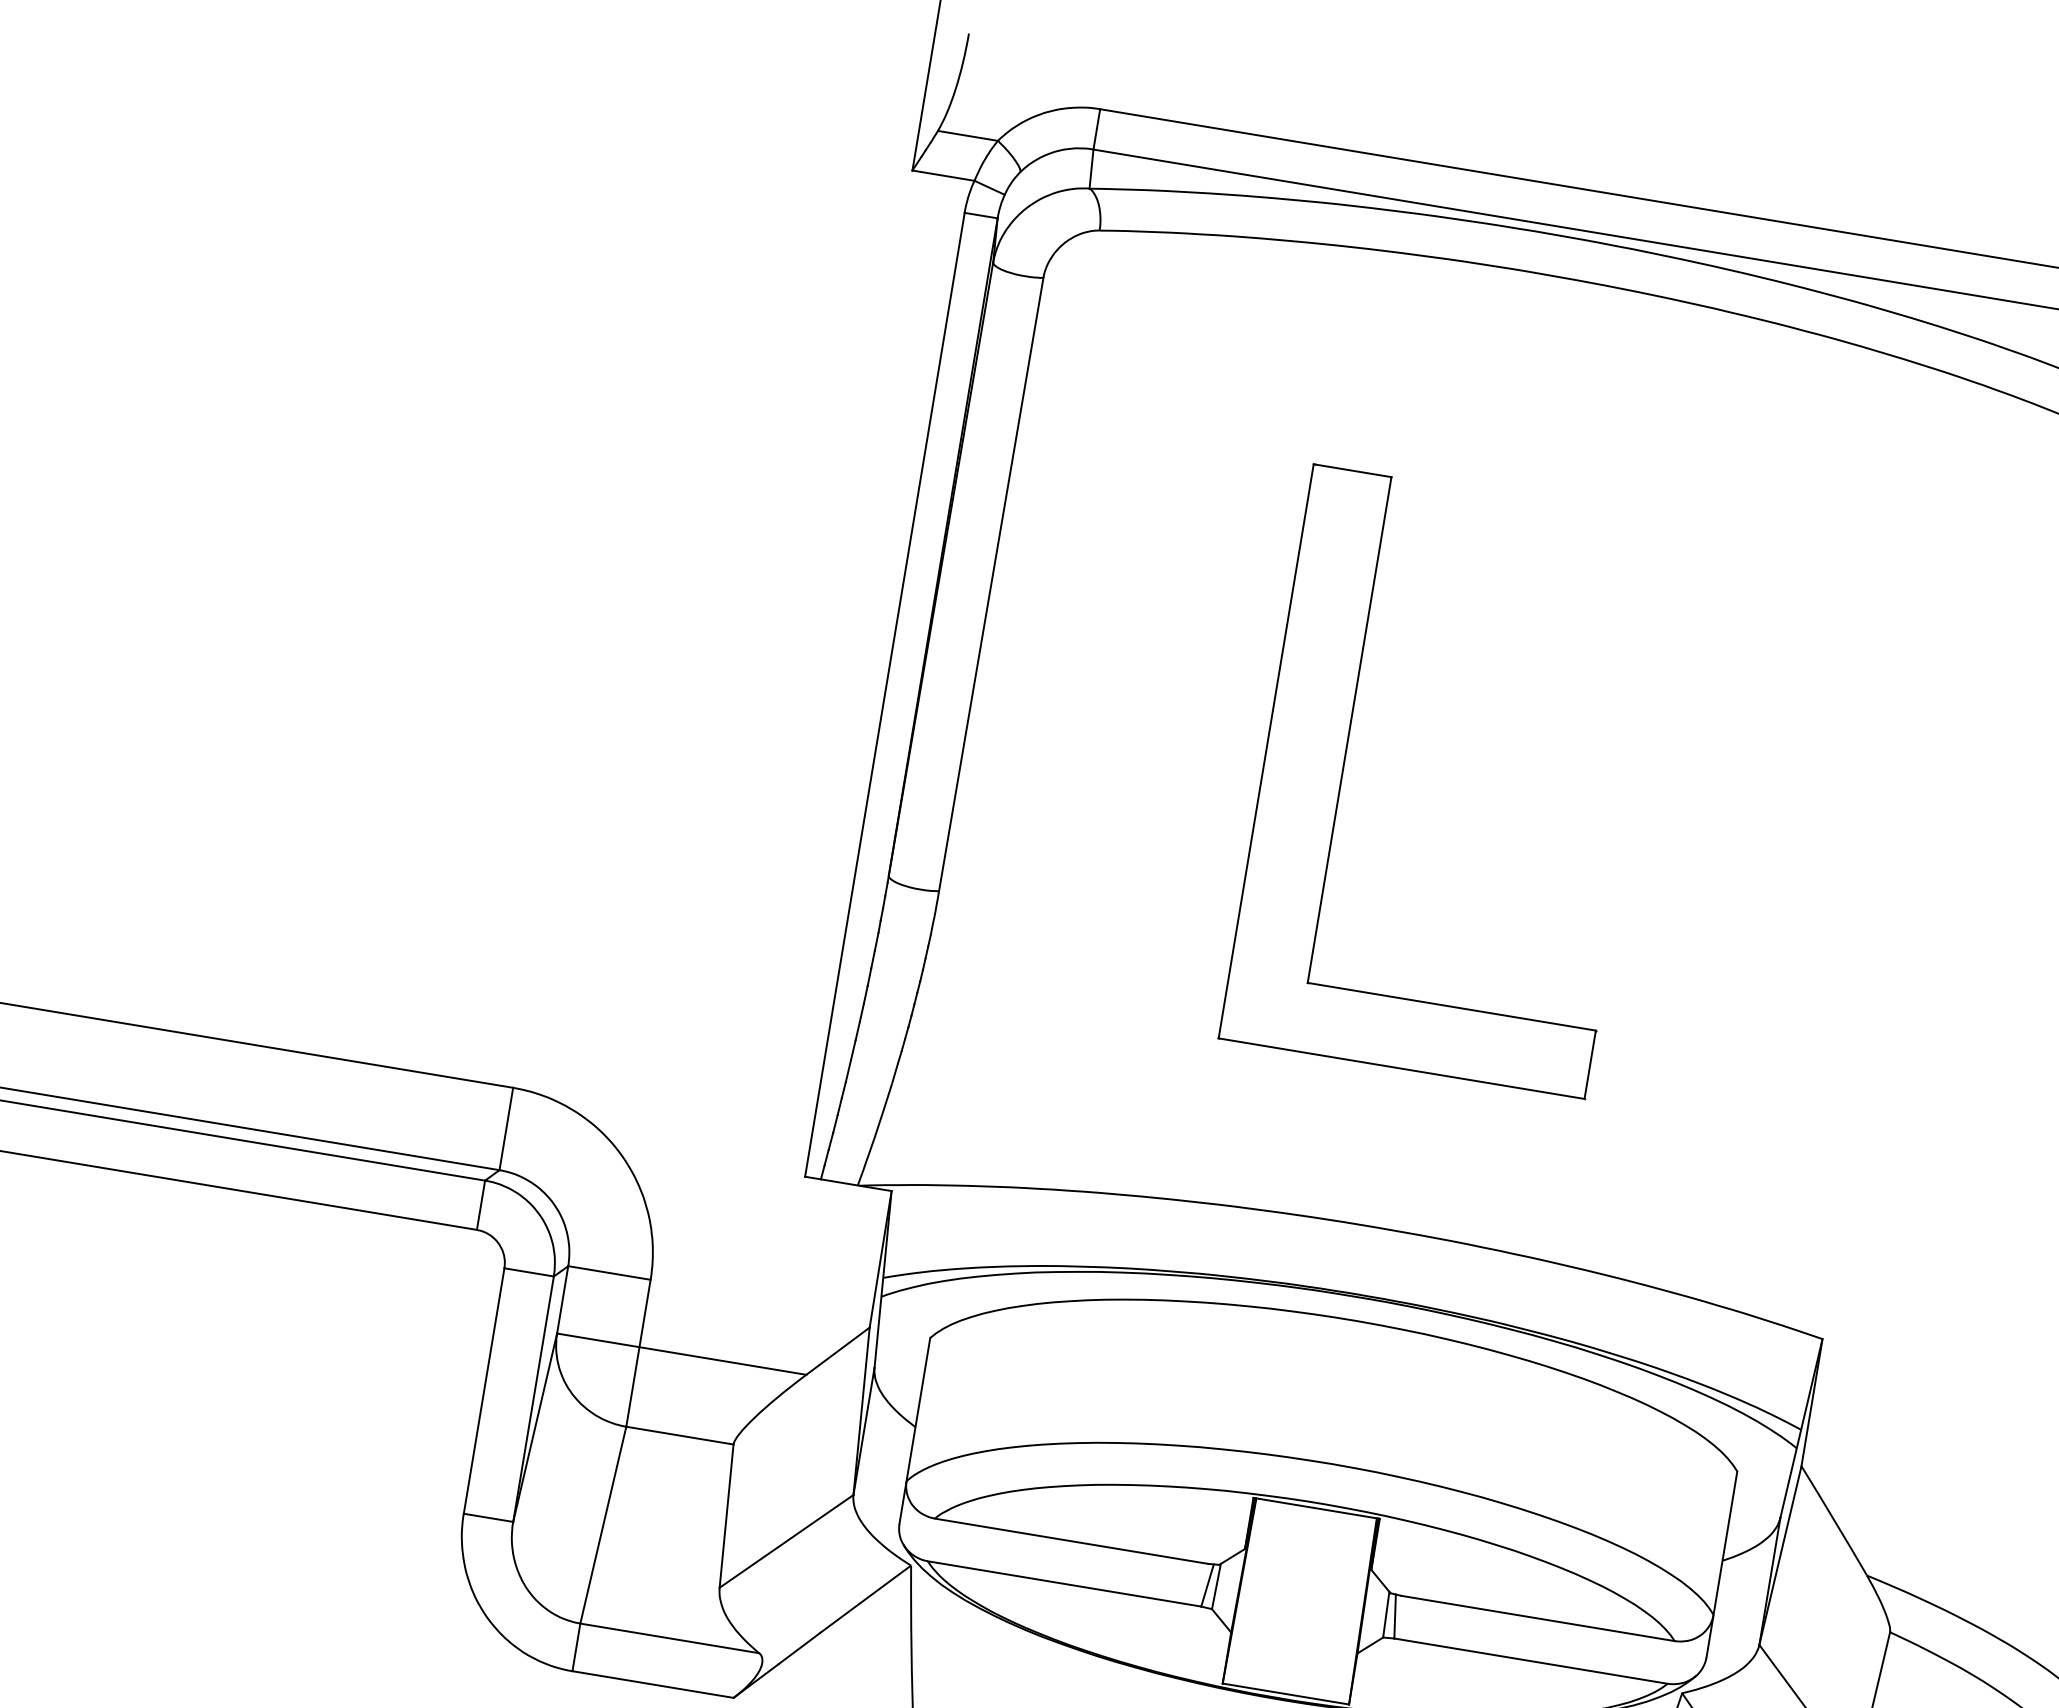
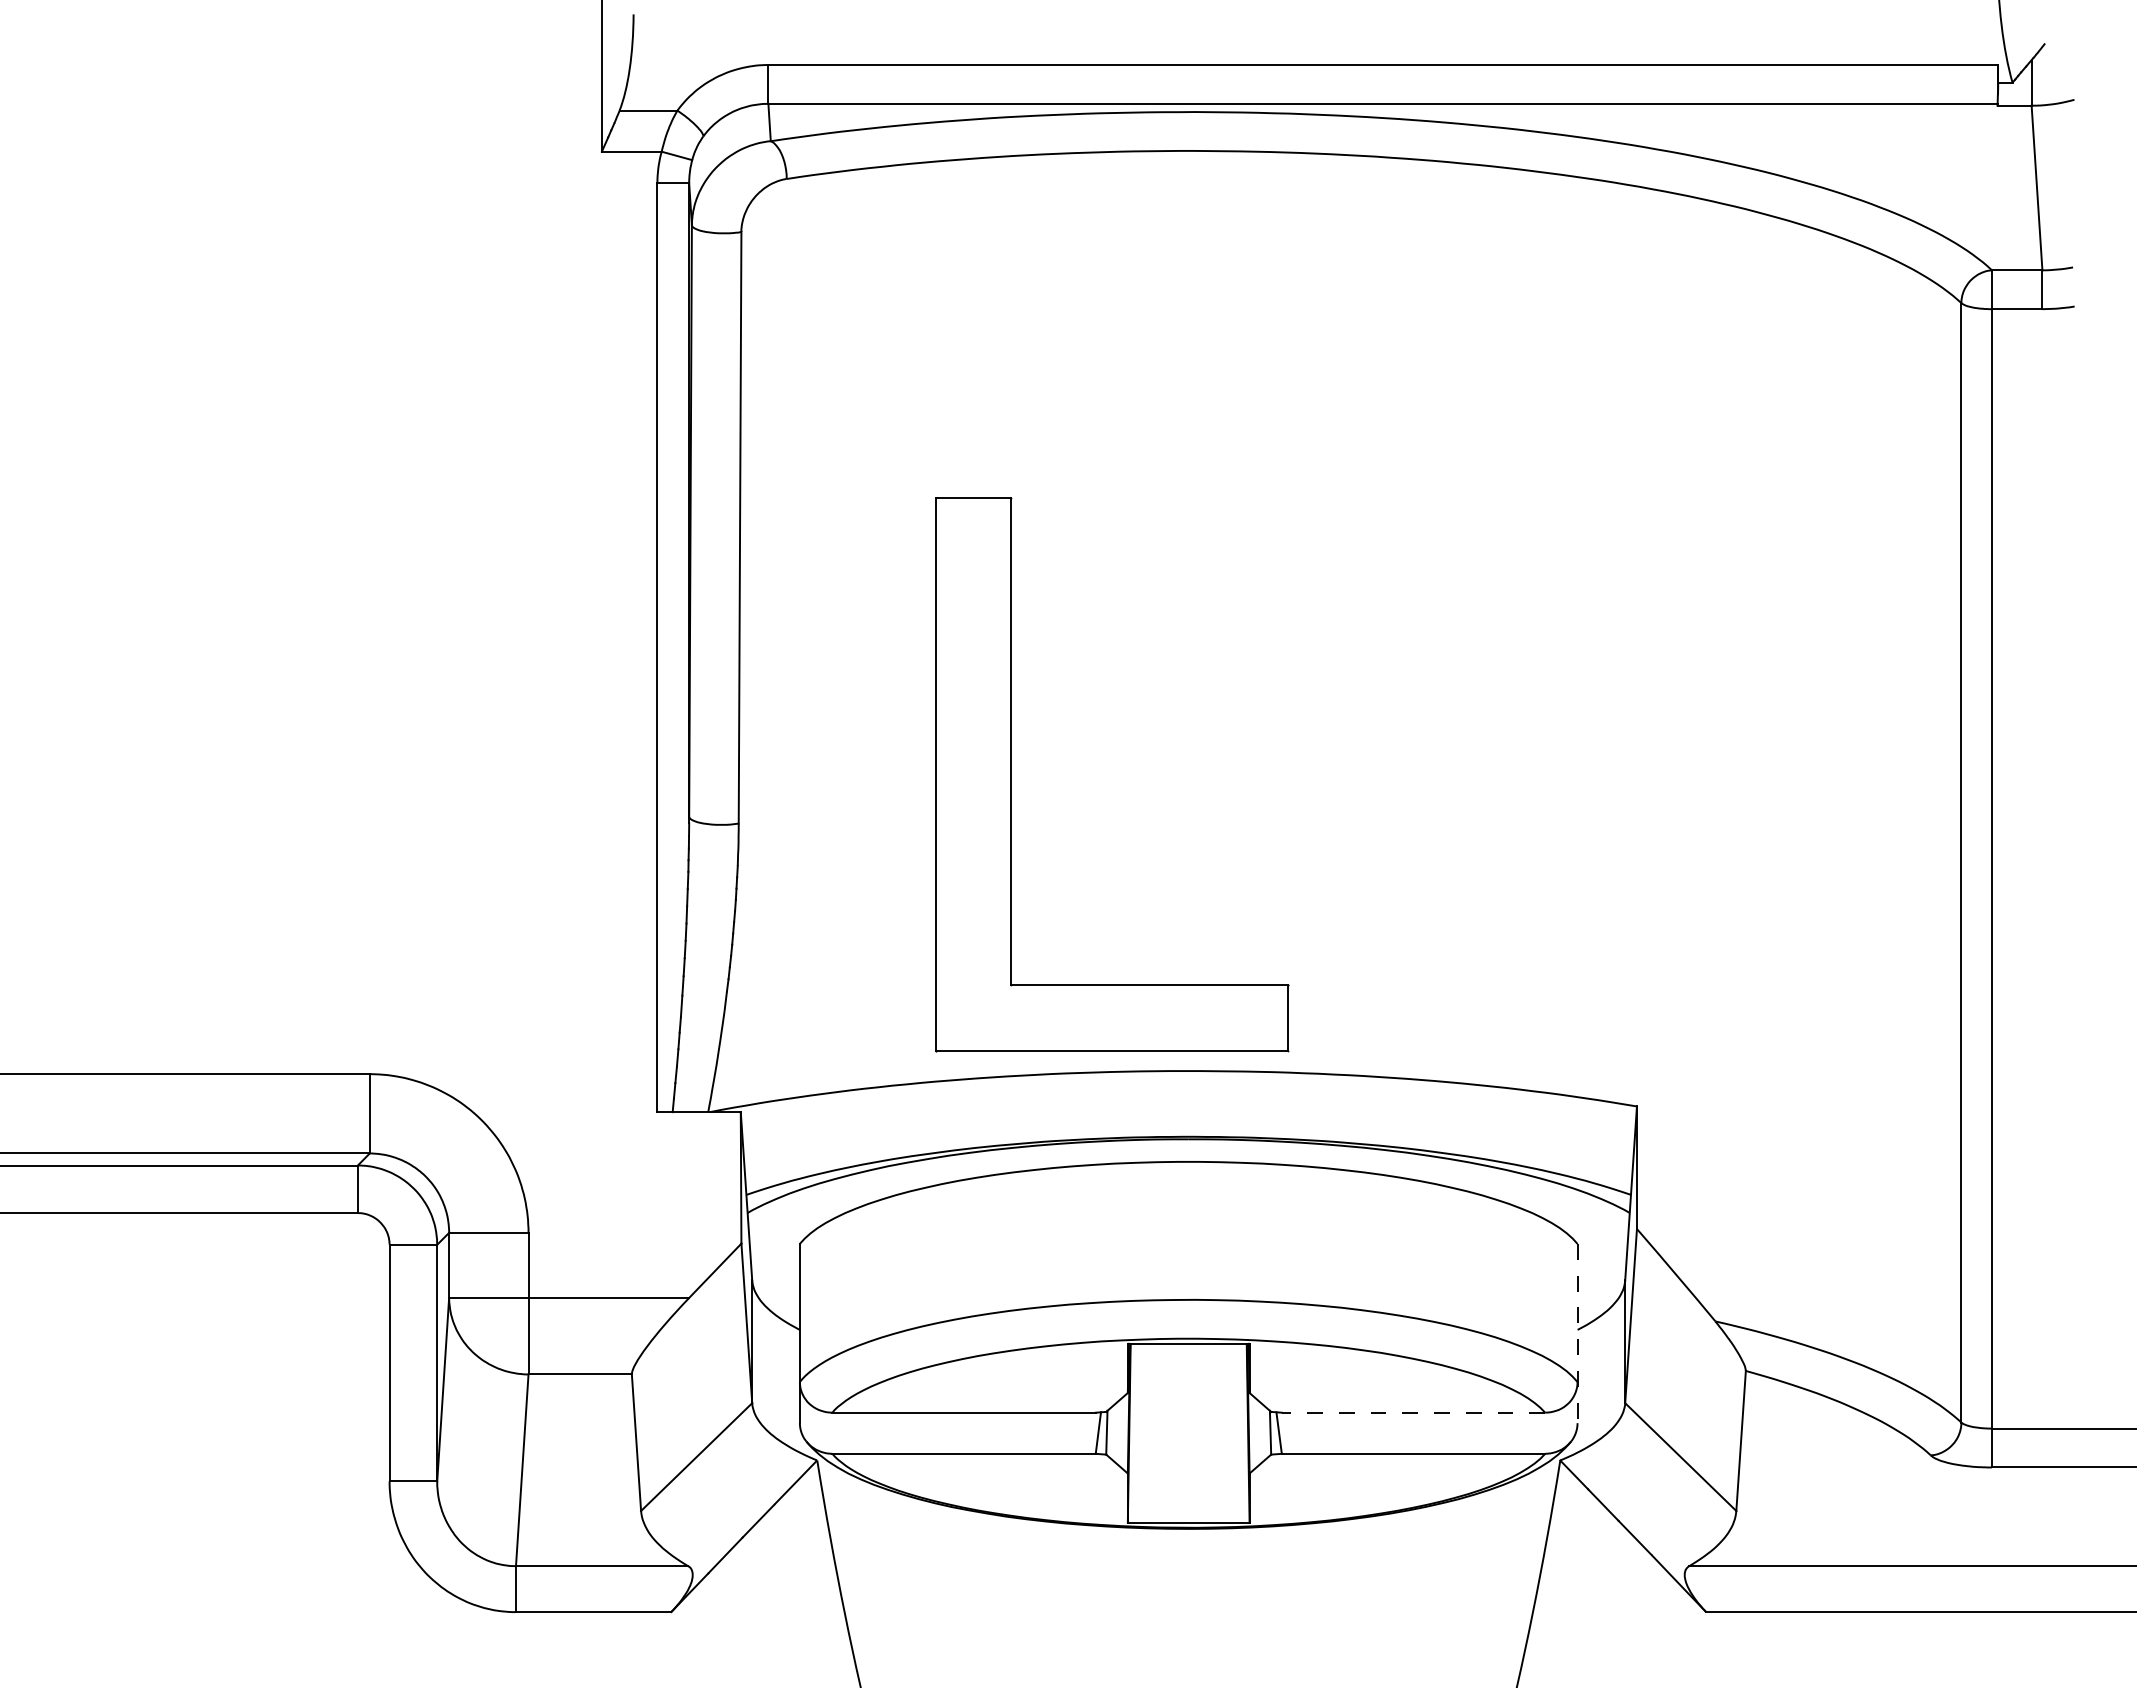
part: (1344, 764) -> (1011, 774), moved
line: (1721, 1564) -> (1577, 1333), solid -> dashed
line: (1538, 1618) -> (1413, 1412), solid -> dashed

